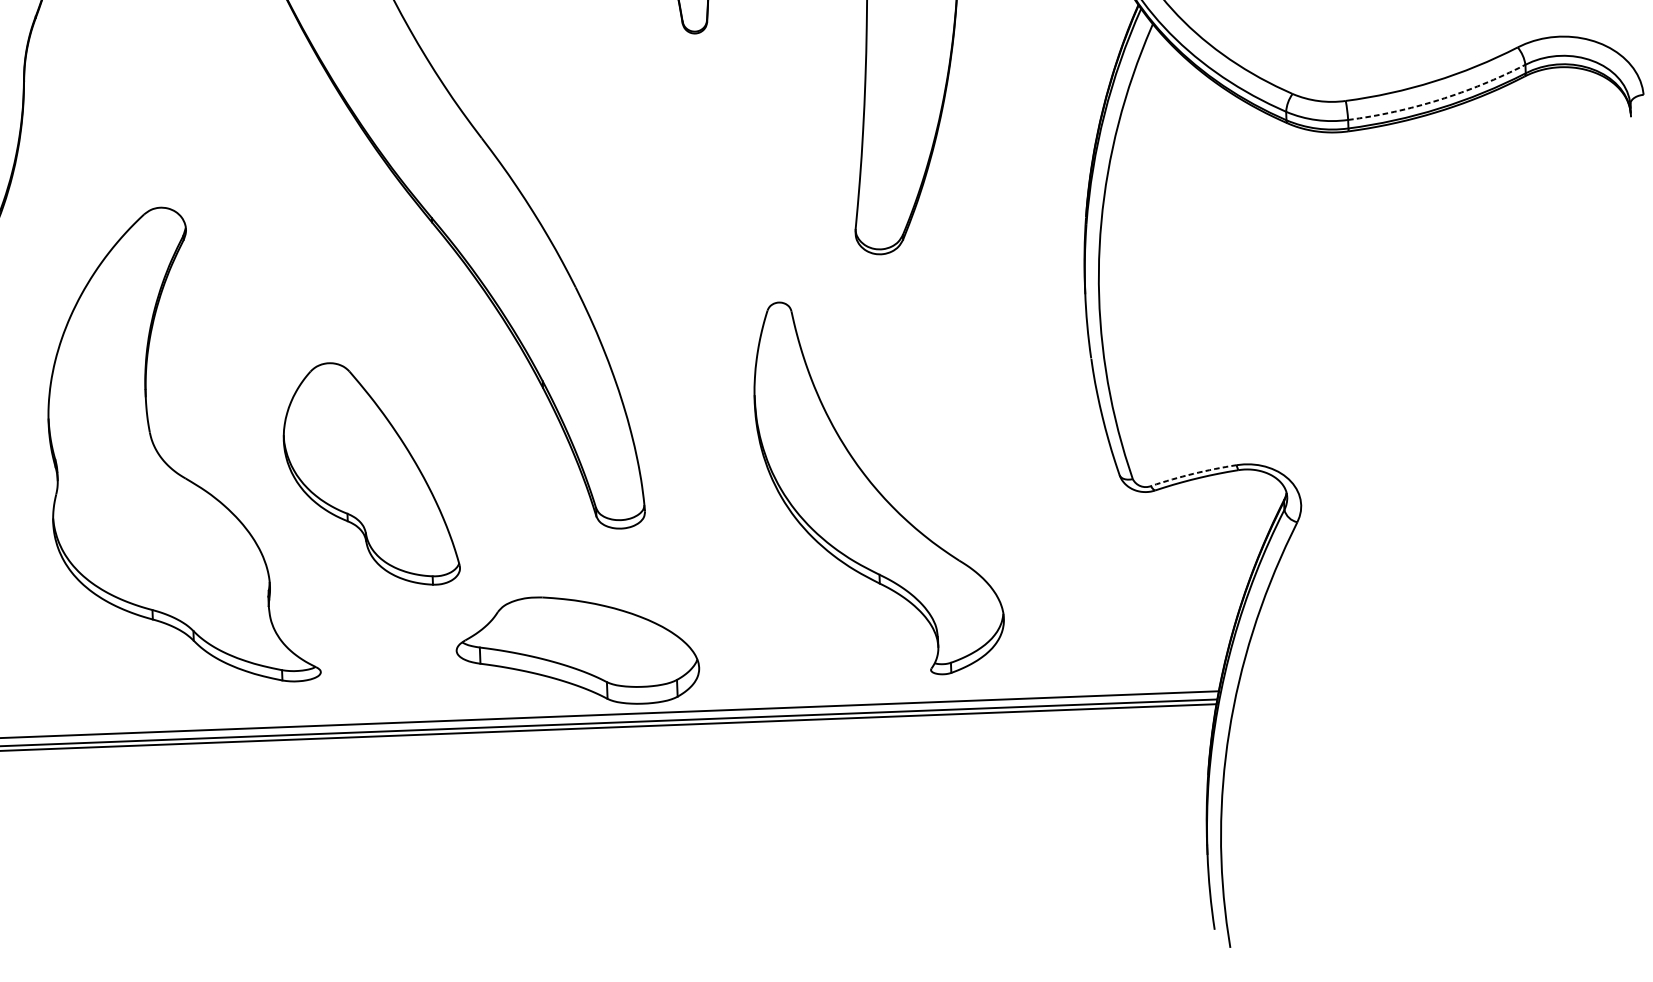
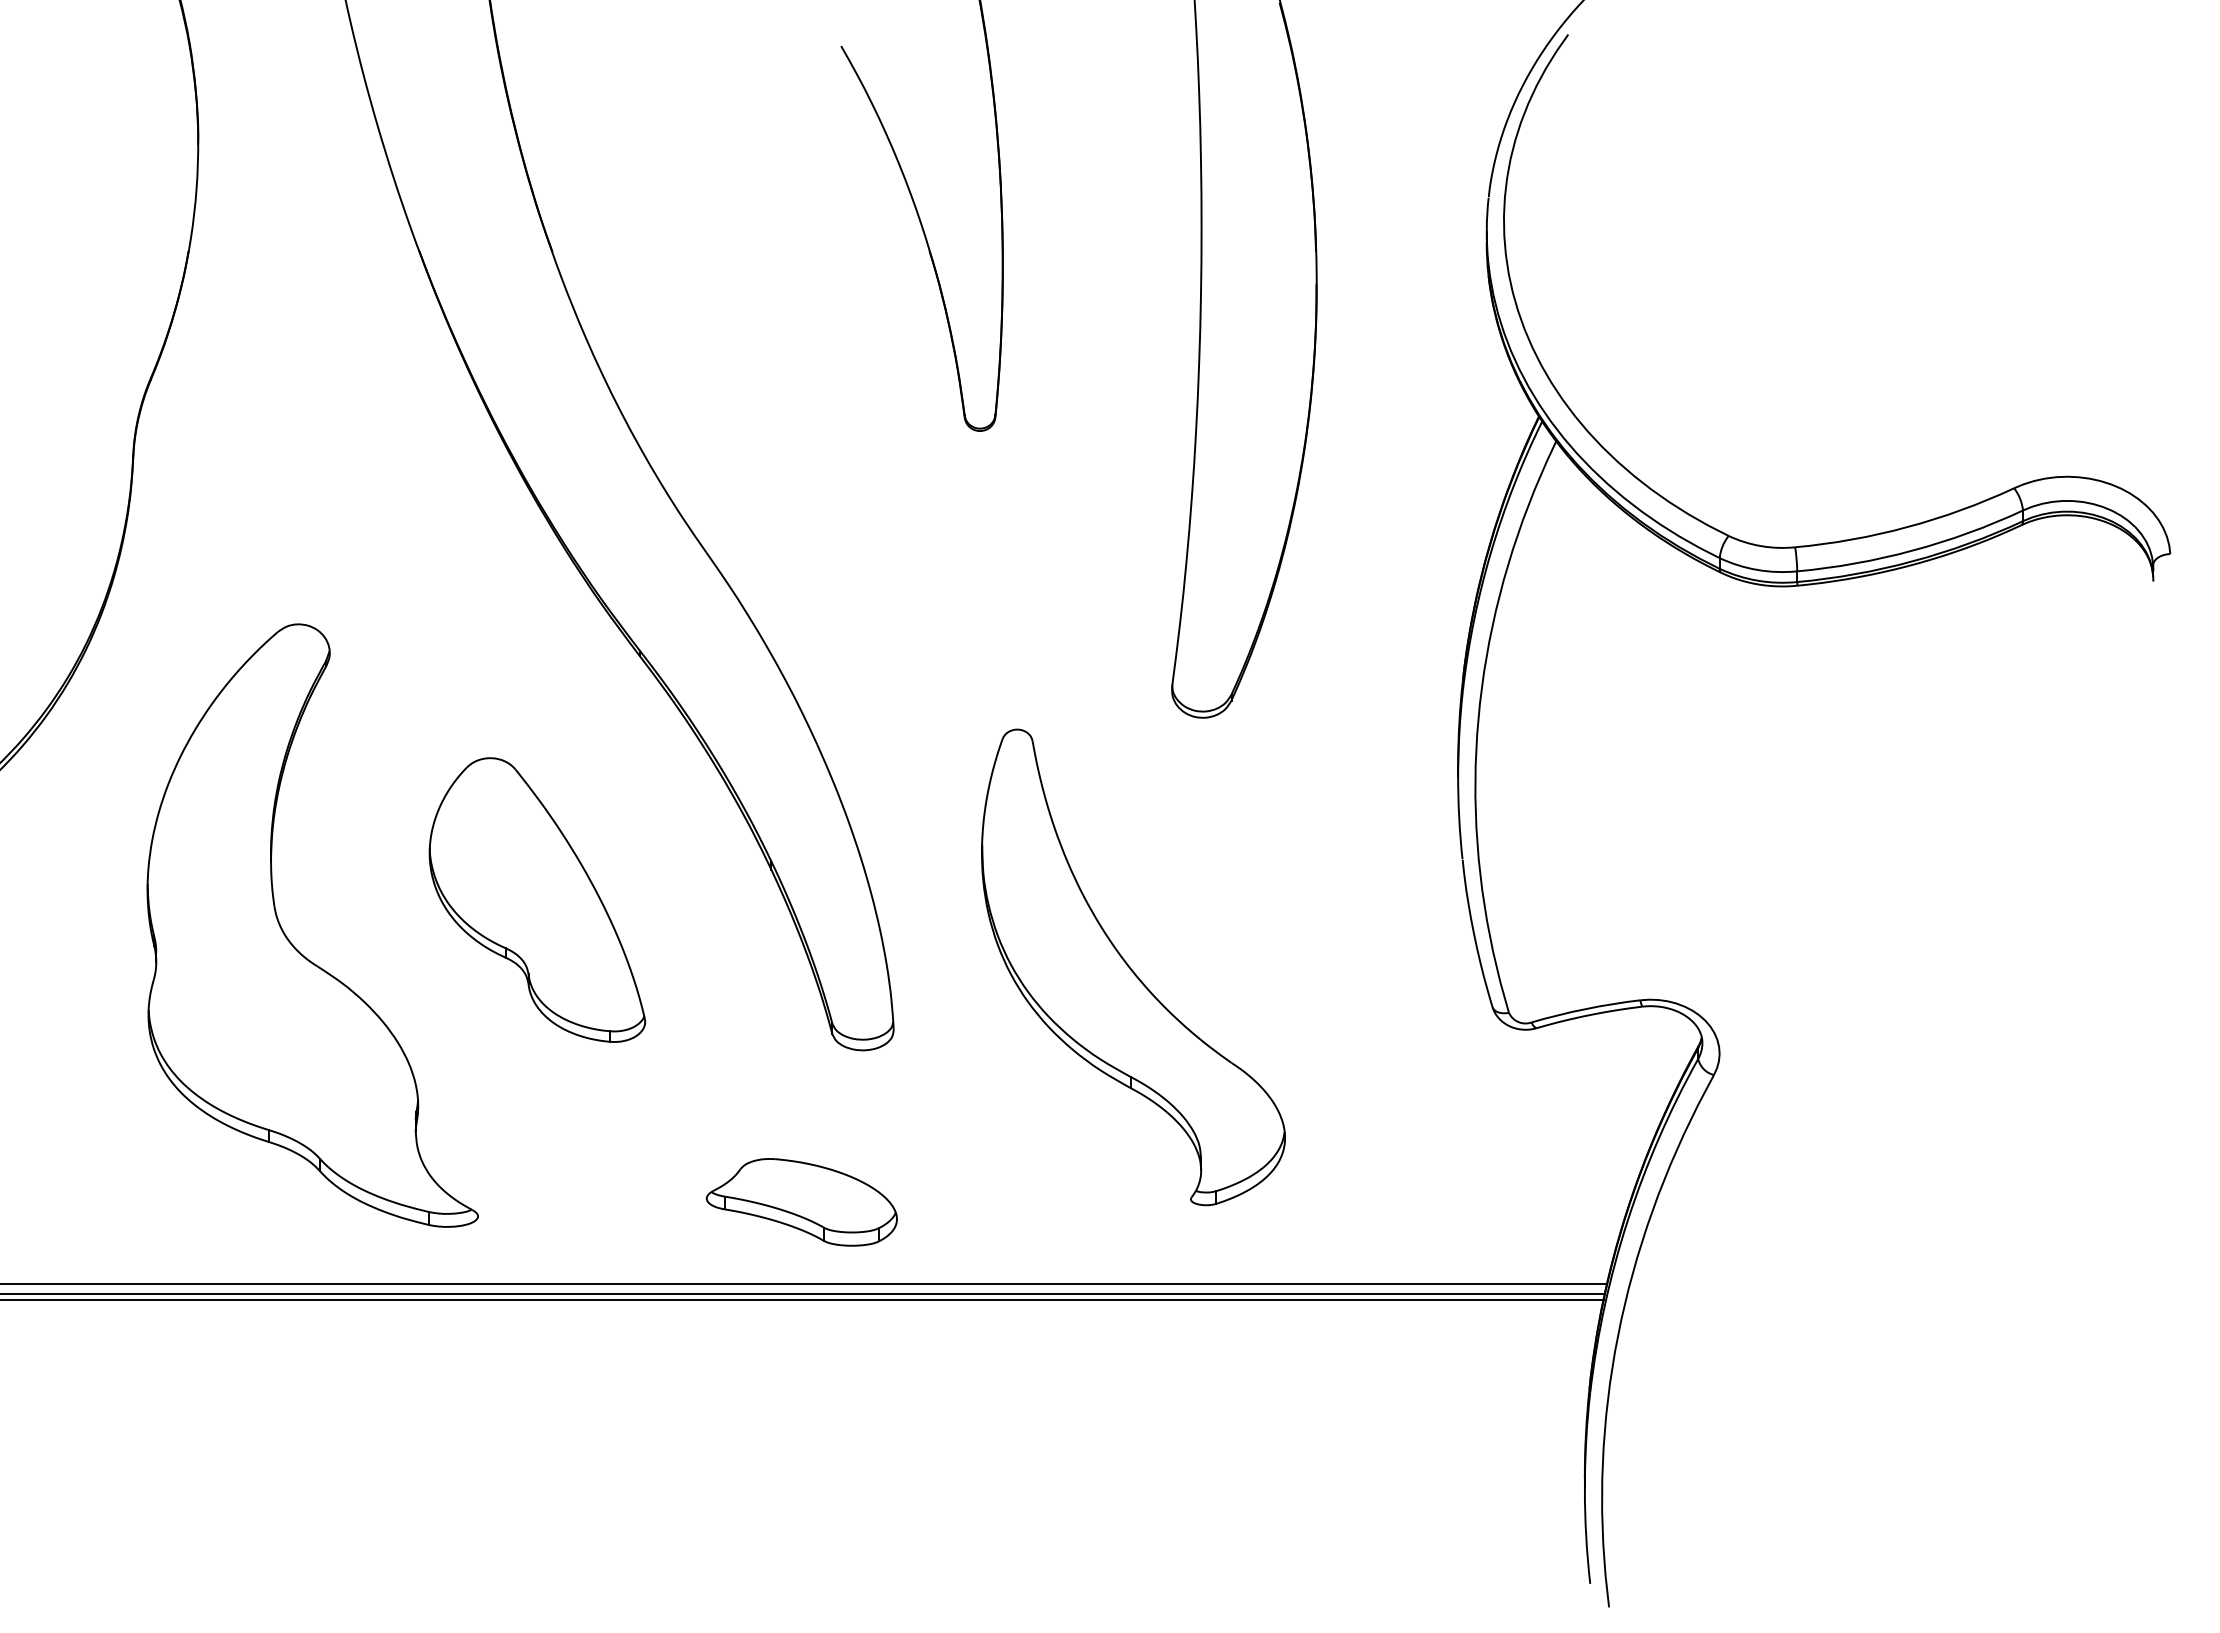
arc: (1438, 99) -> (1912, 550), dashed -> solid
part: (370, 473) -> (537, 899), moved
arc: (1193, 474) -> (1585, 1009), dashed -> solid
part: (878, 487) -> (1133, 967), moved
part: (577, 651) -> (801, 1202), size x0.62

